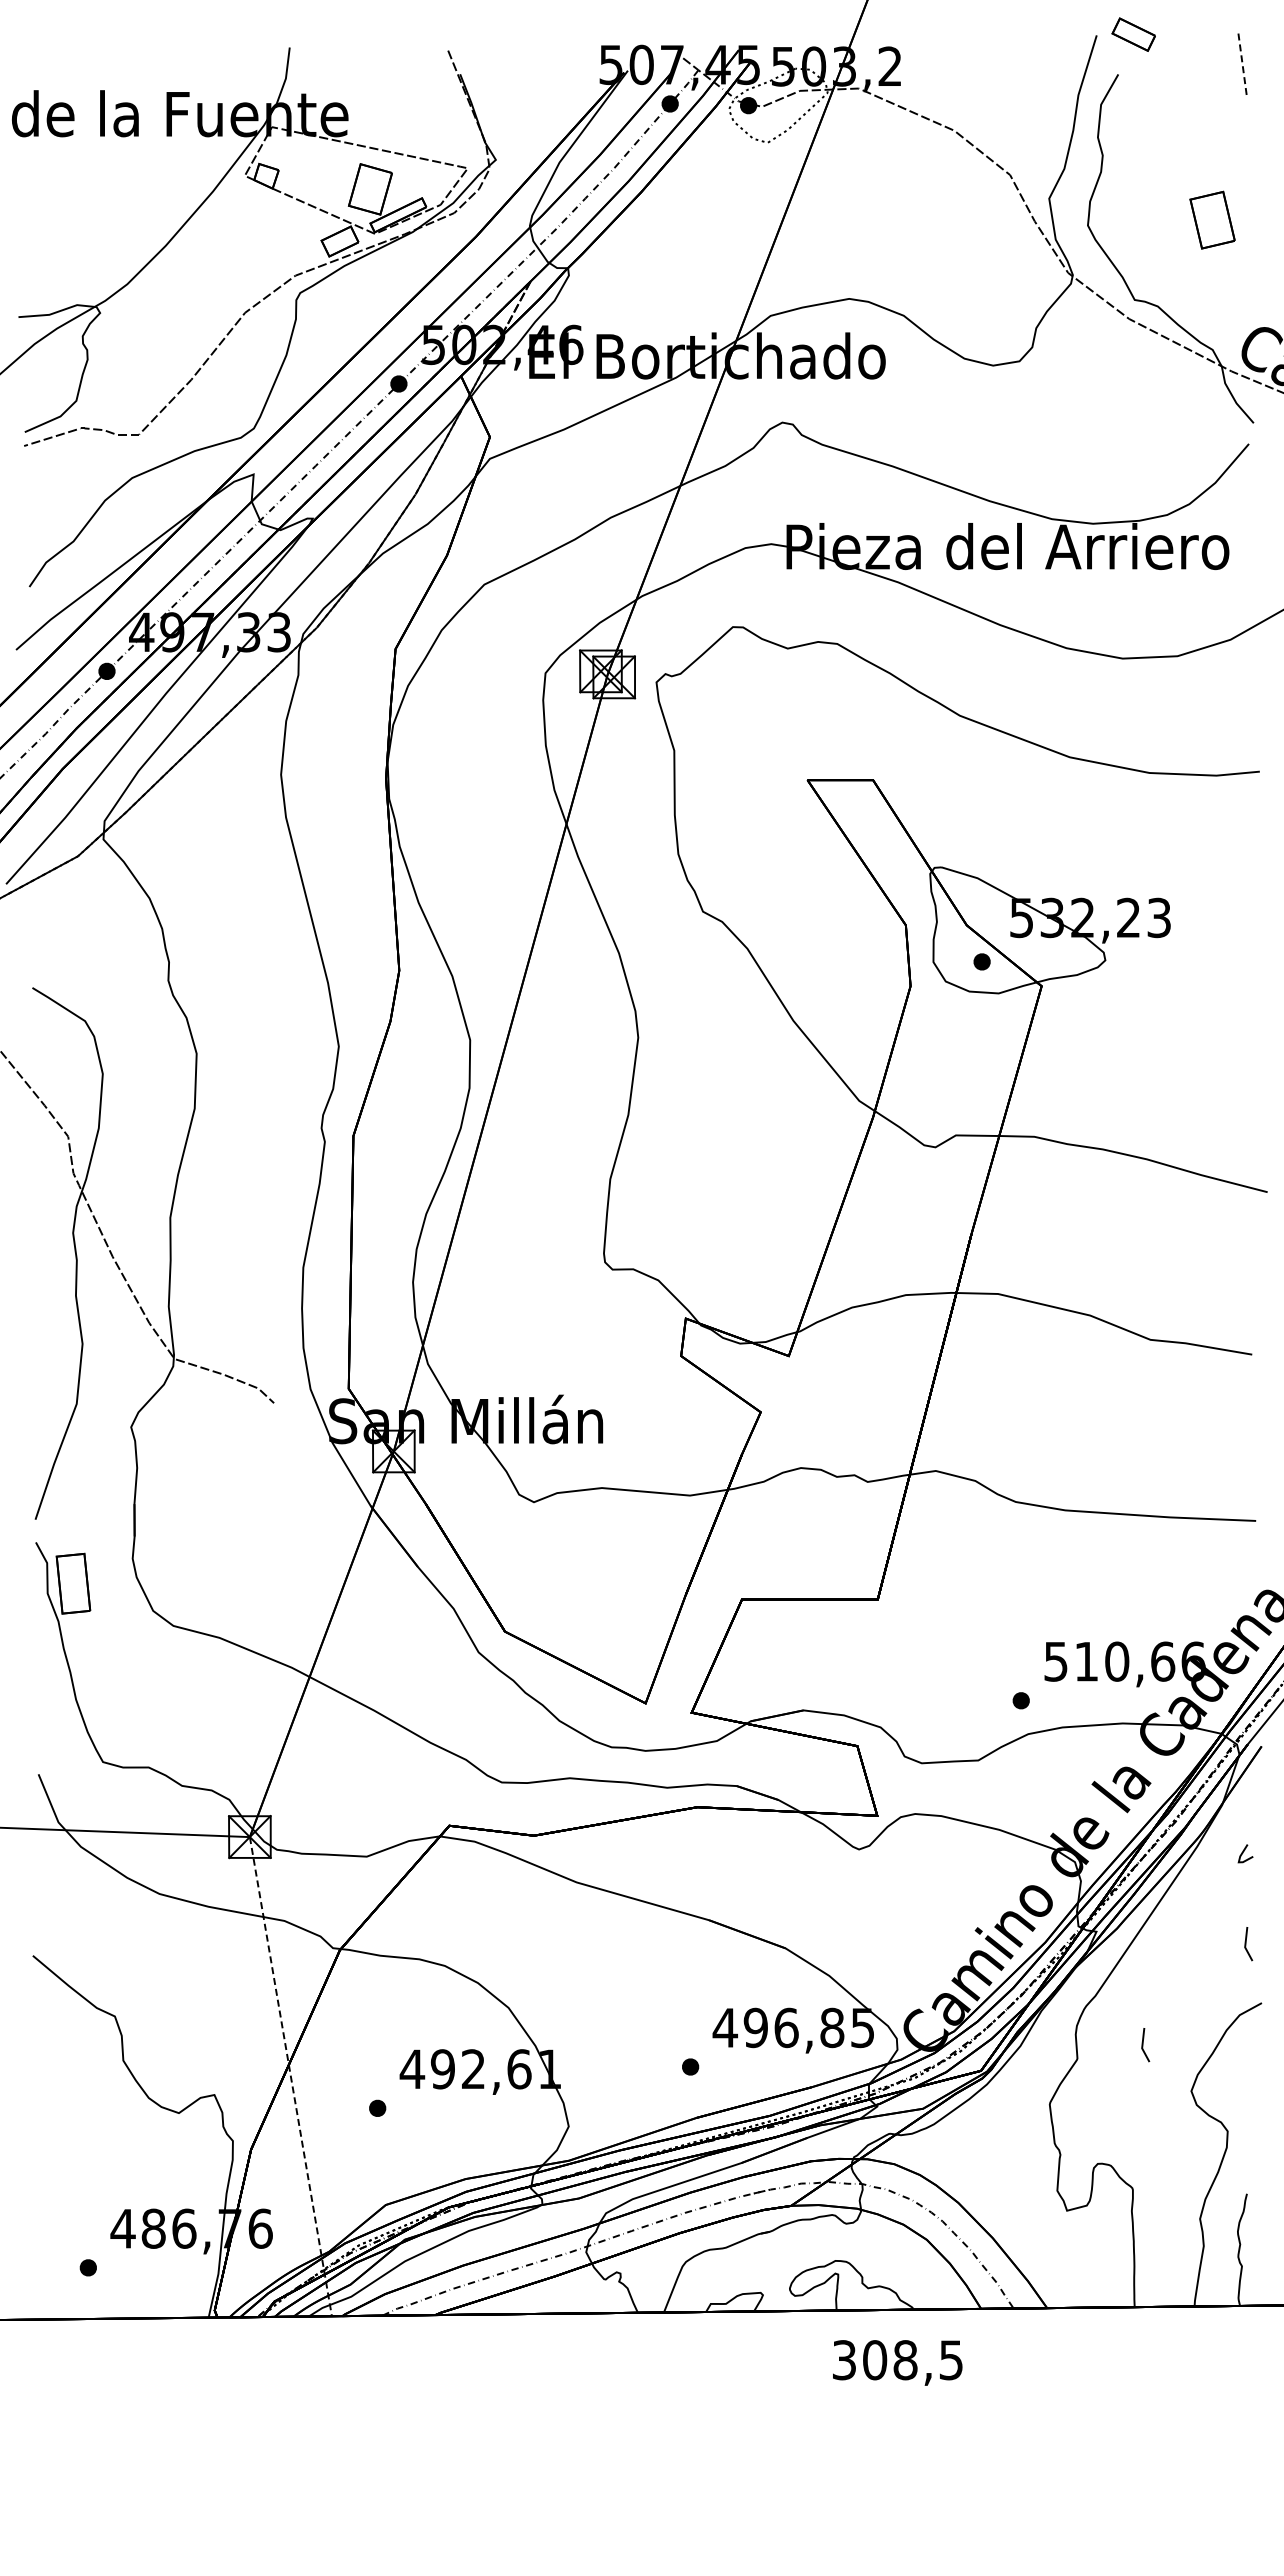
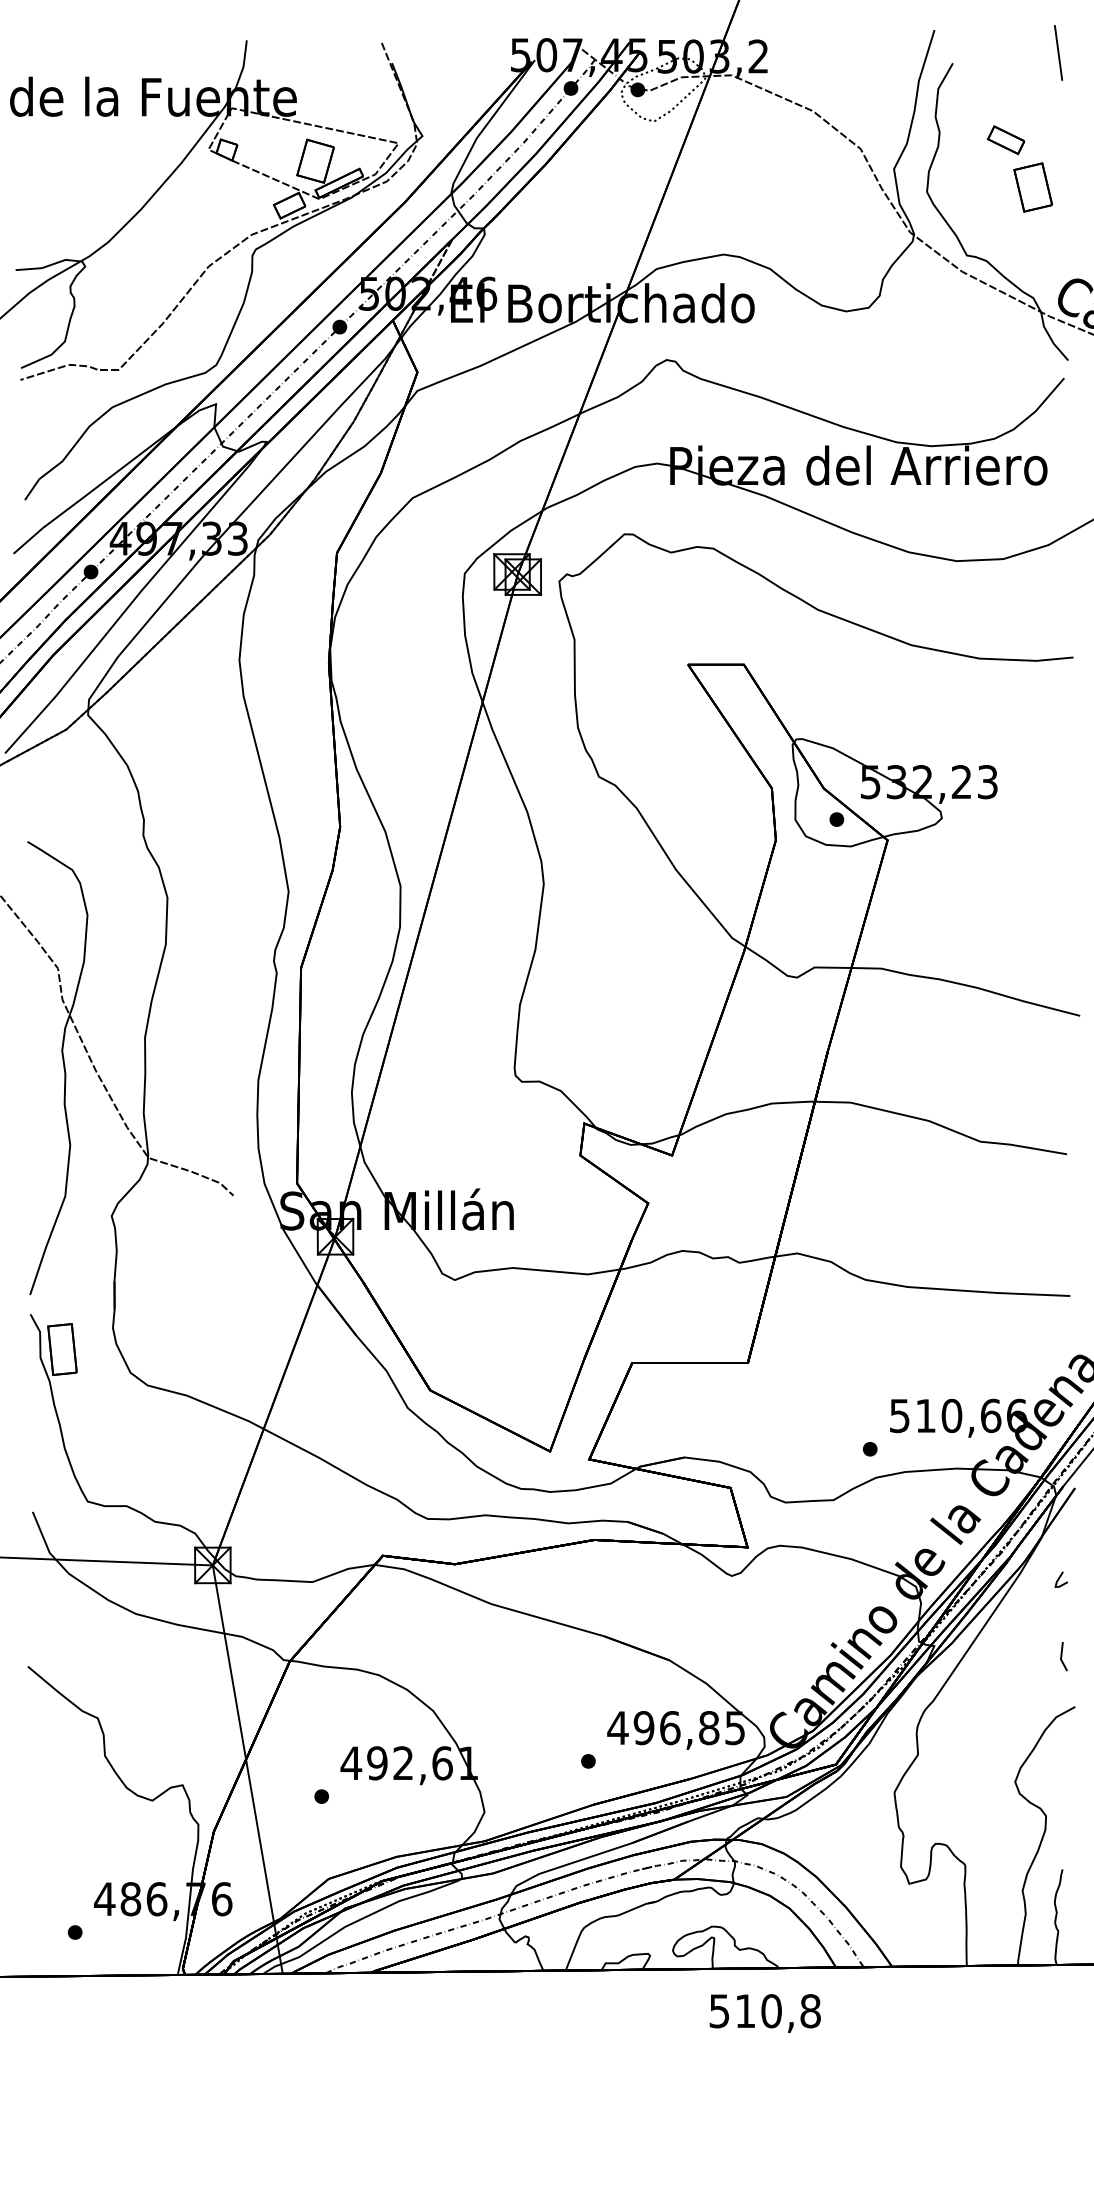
part: (1133, 34) -> (1005, 140), moved
line: (1242, 62) -> (1058, 53), dashed -> solid
line: (1143, 2045) -> (974, 1743), removed
line: (290, 2077) -> (247, 1770), dashed -> solid
text: (898, 2360) -> (765, 2011), 308,5 -> 510,8

